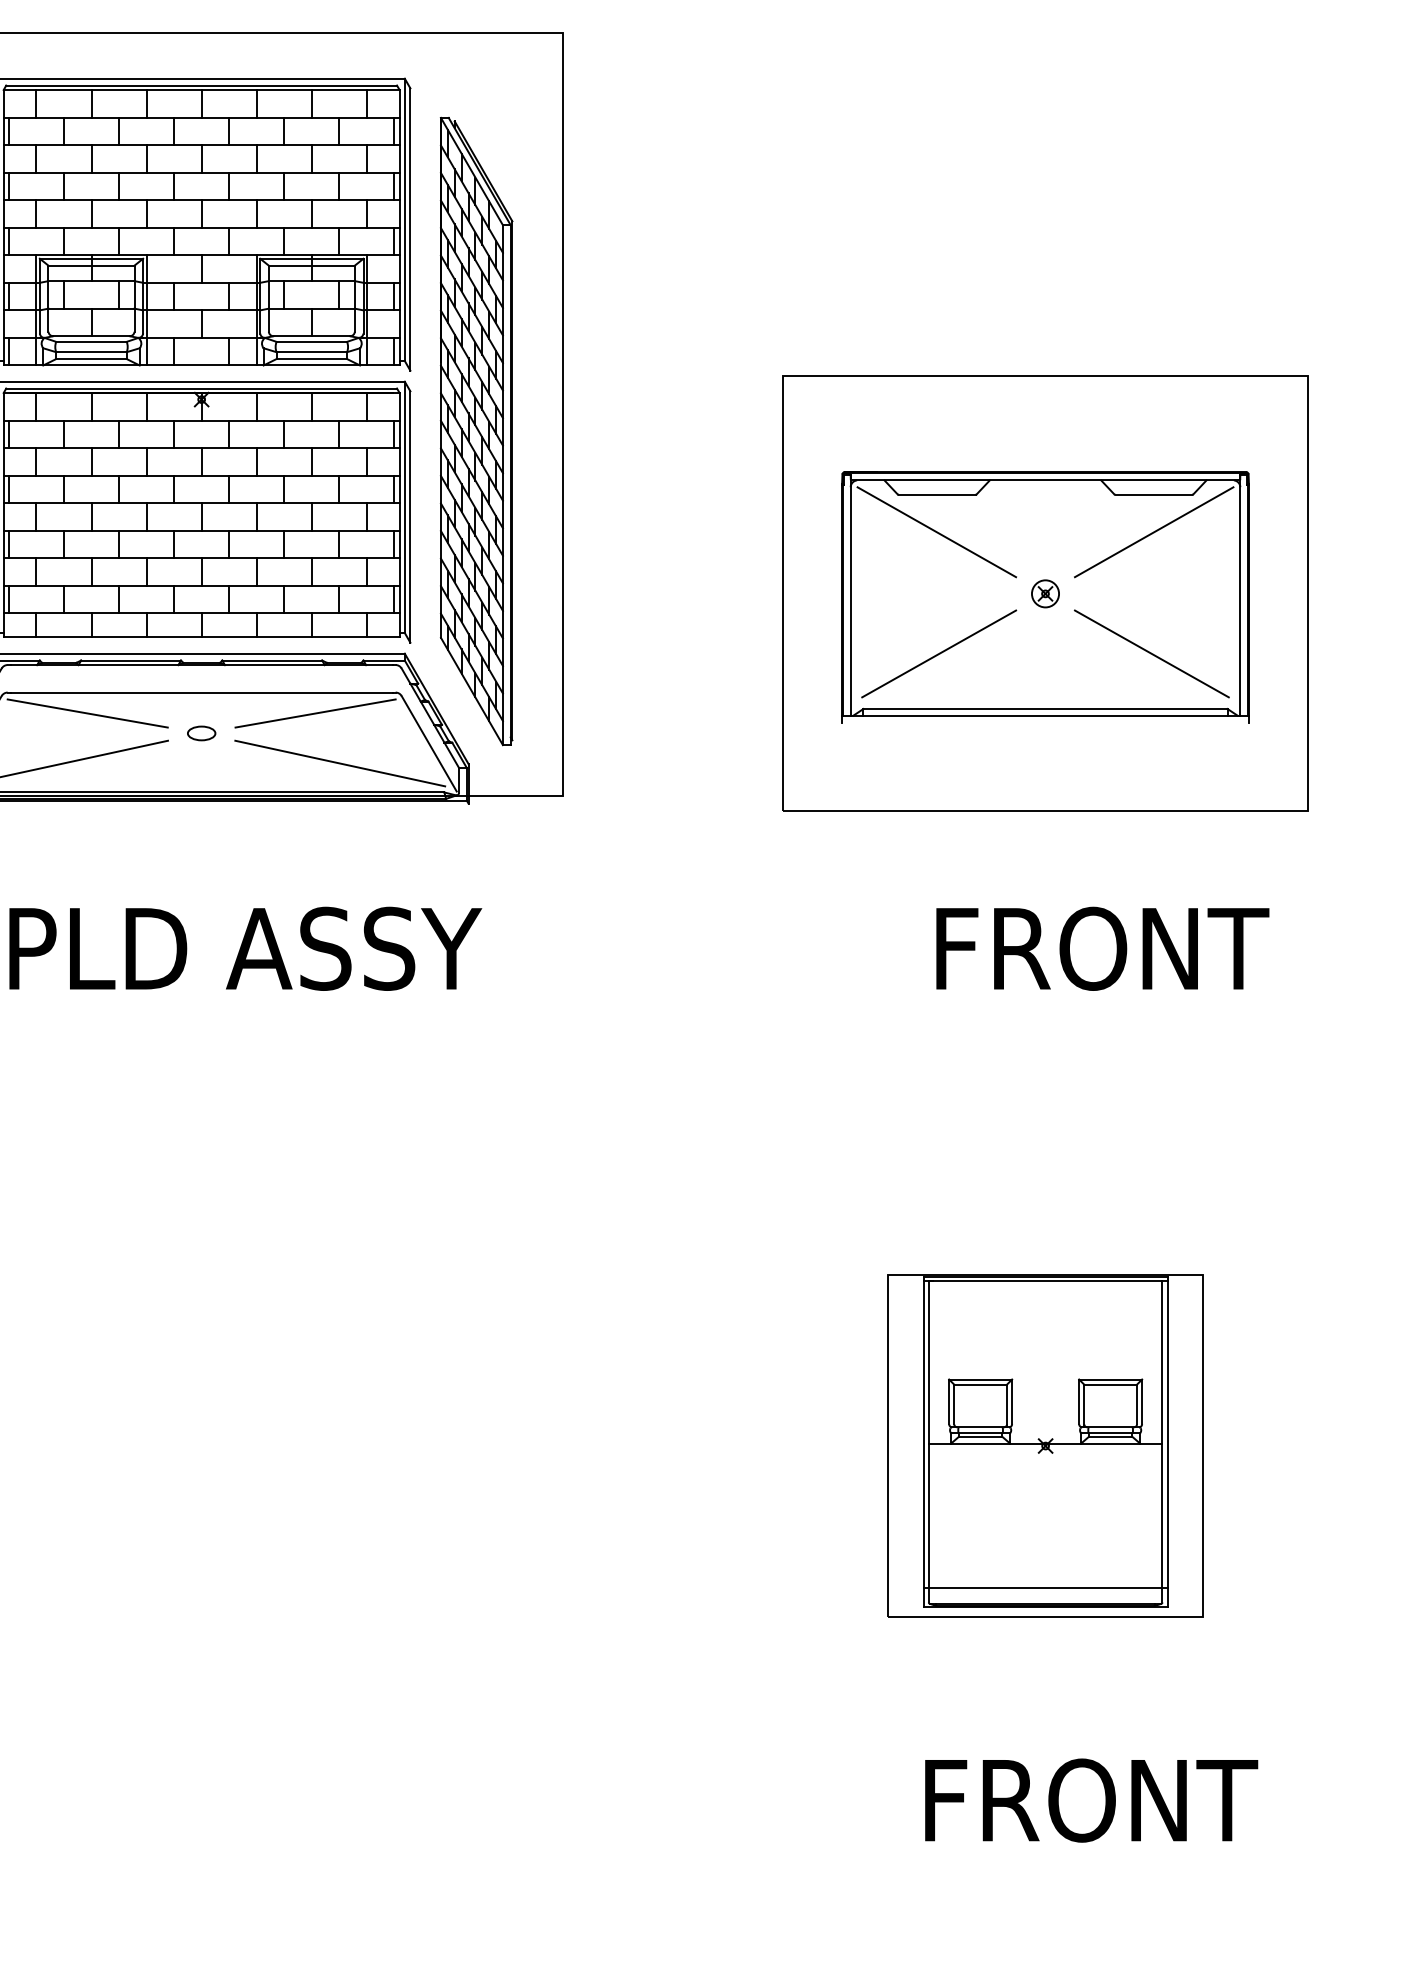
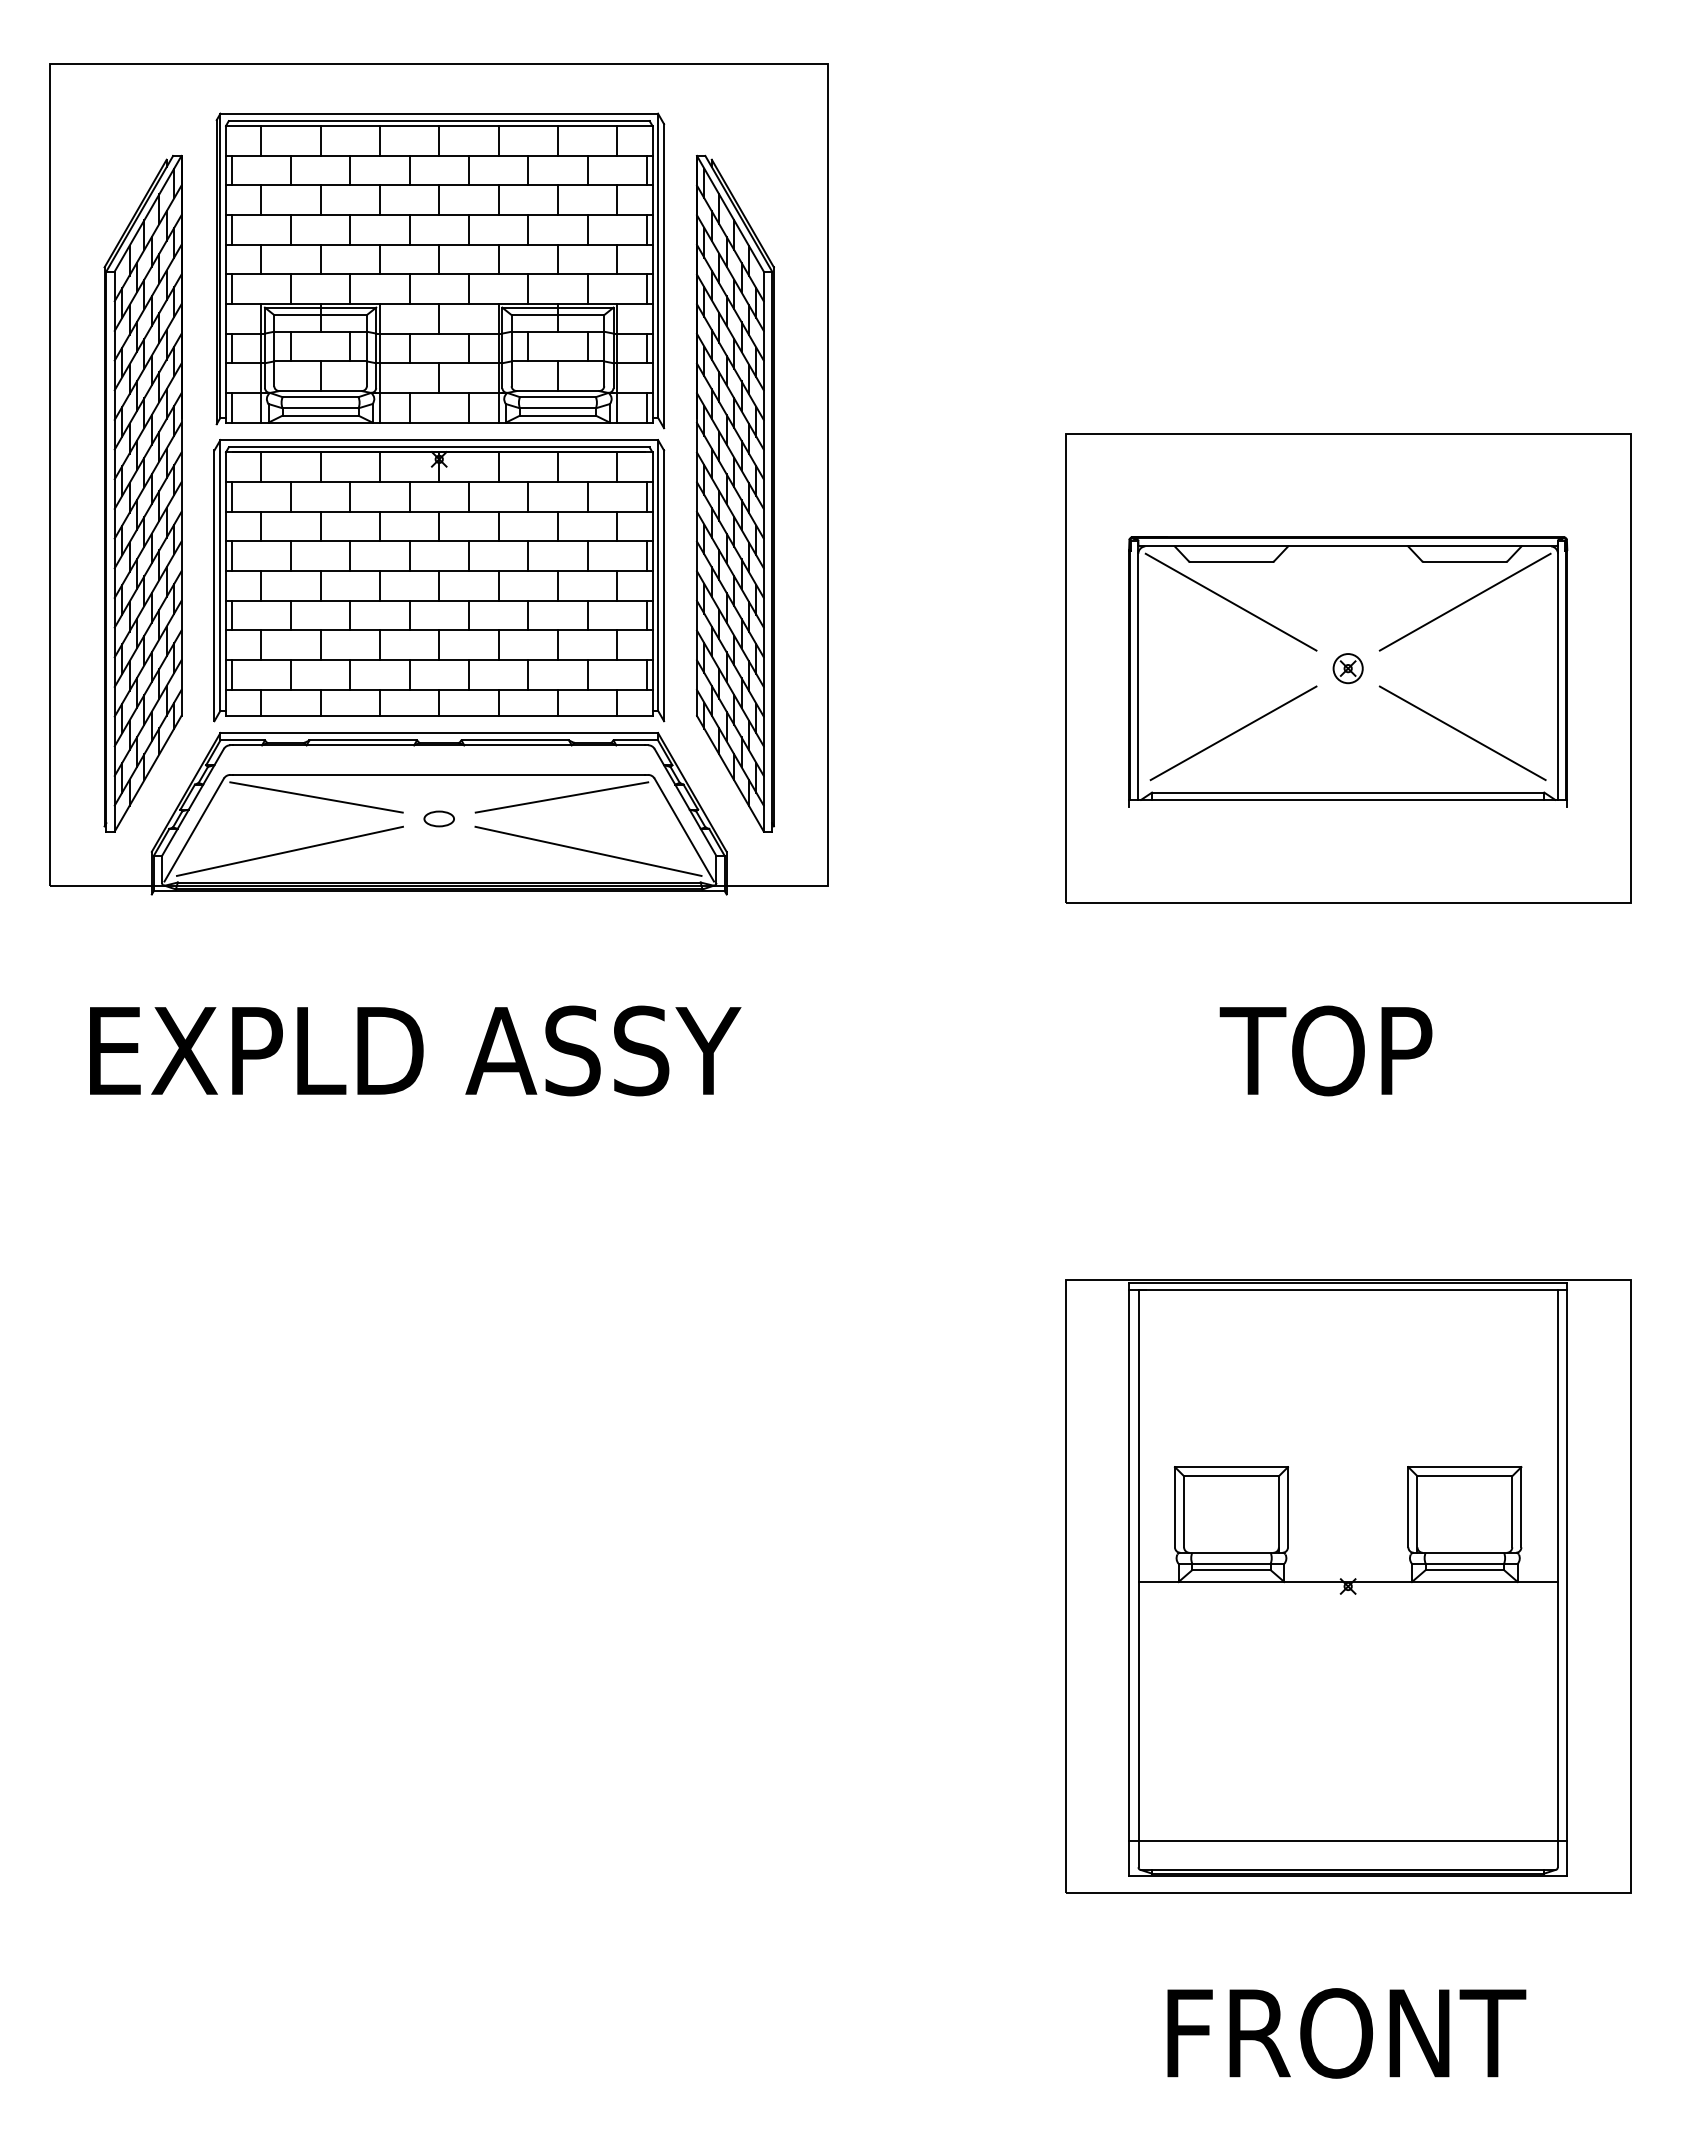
text: (1097, 948) -> (1404, 1050), FRONT -> TOP
part: (1045, 1446) -> (1348, 1586), size x1.67
text: (1091, 1800) -> (1346, 2033), moved

